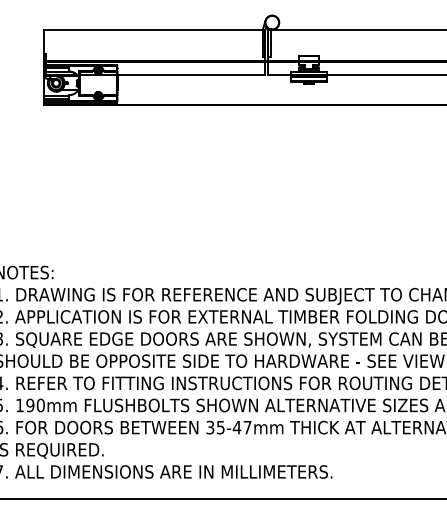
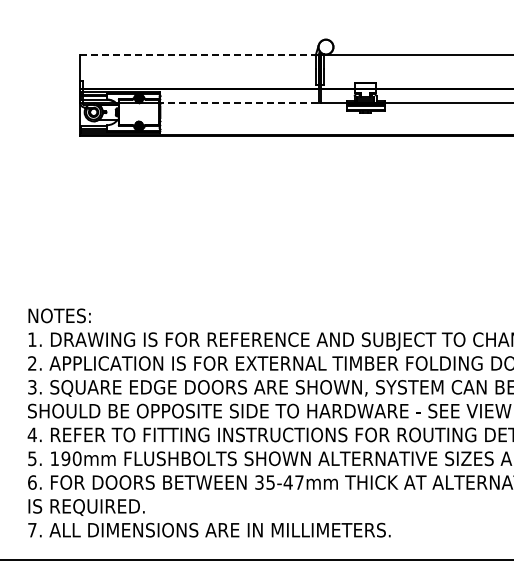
line: (155, 30) -> (200, 55), solid -> dashed
line: (189, 75) -> (237, 103), solid -> dashed

